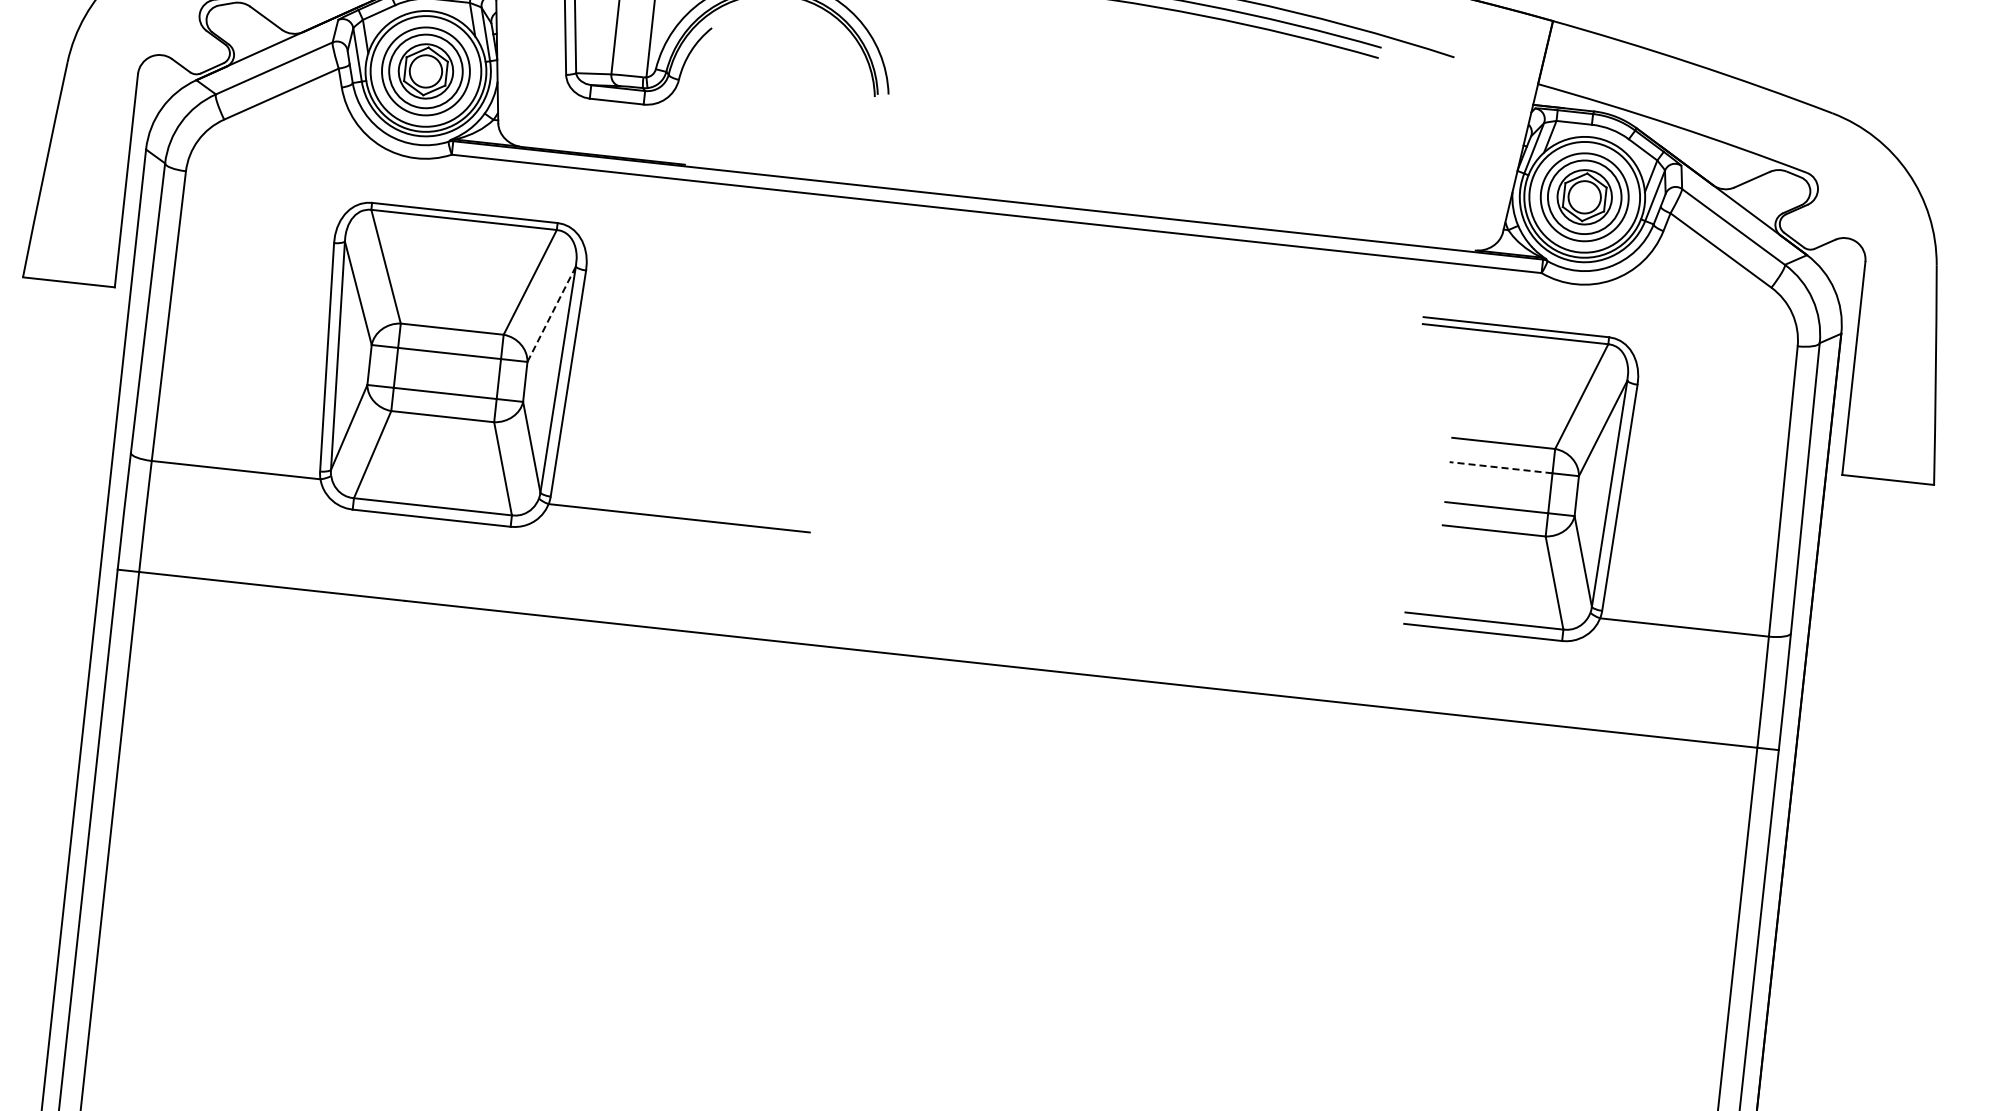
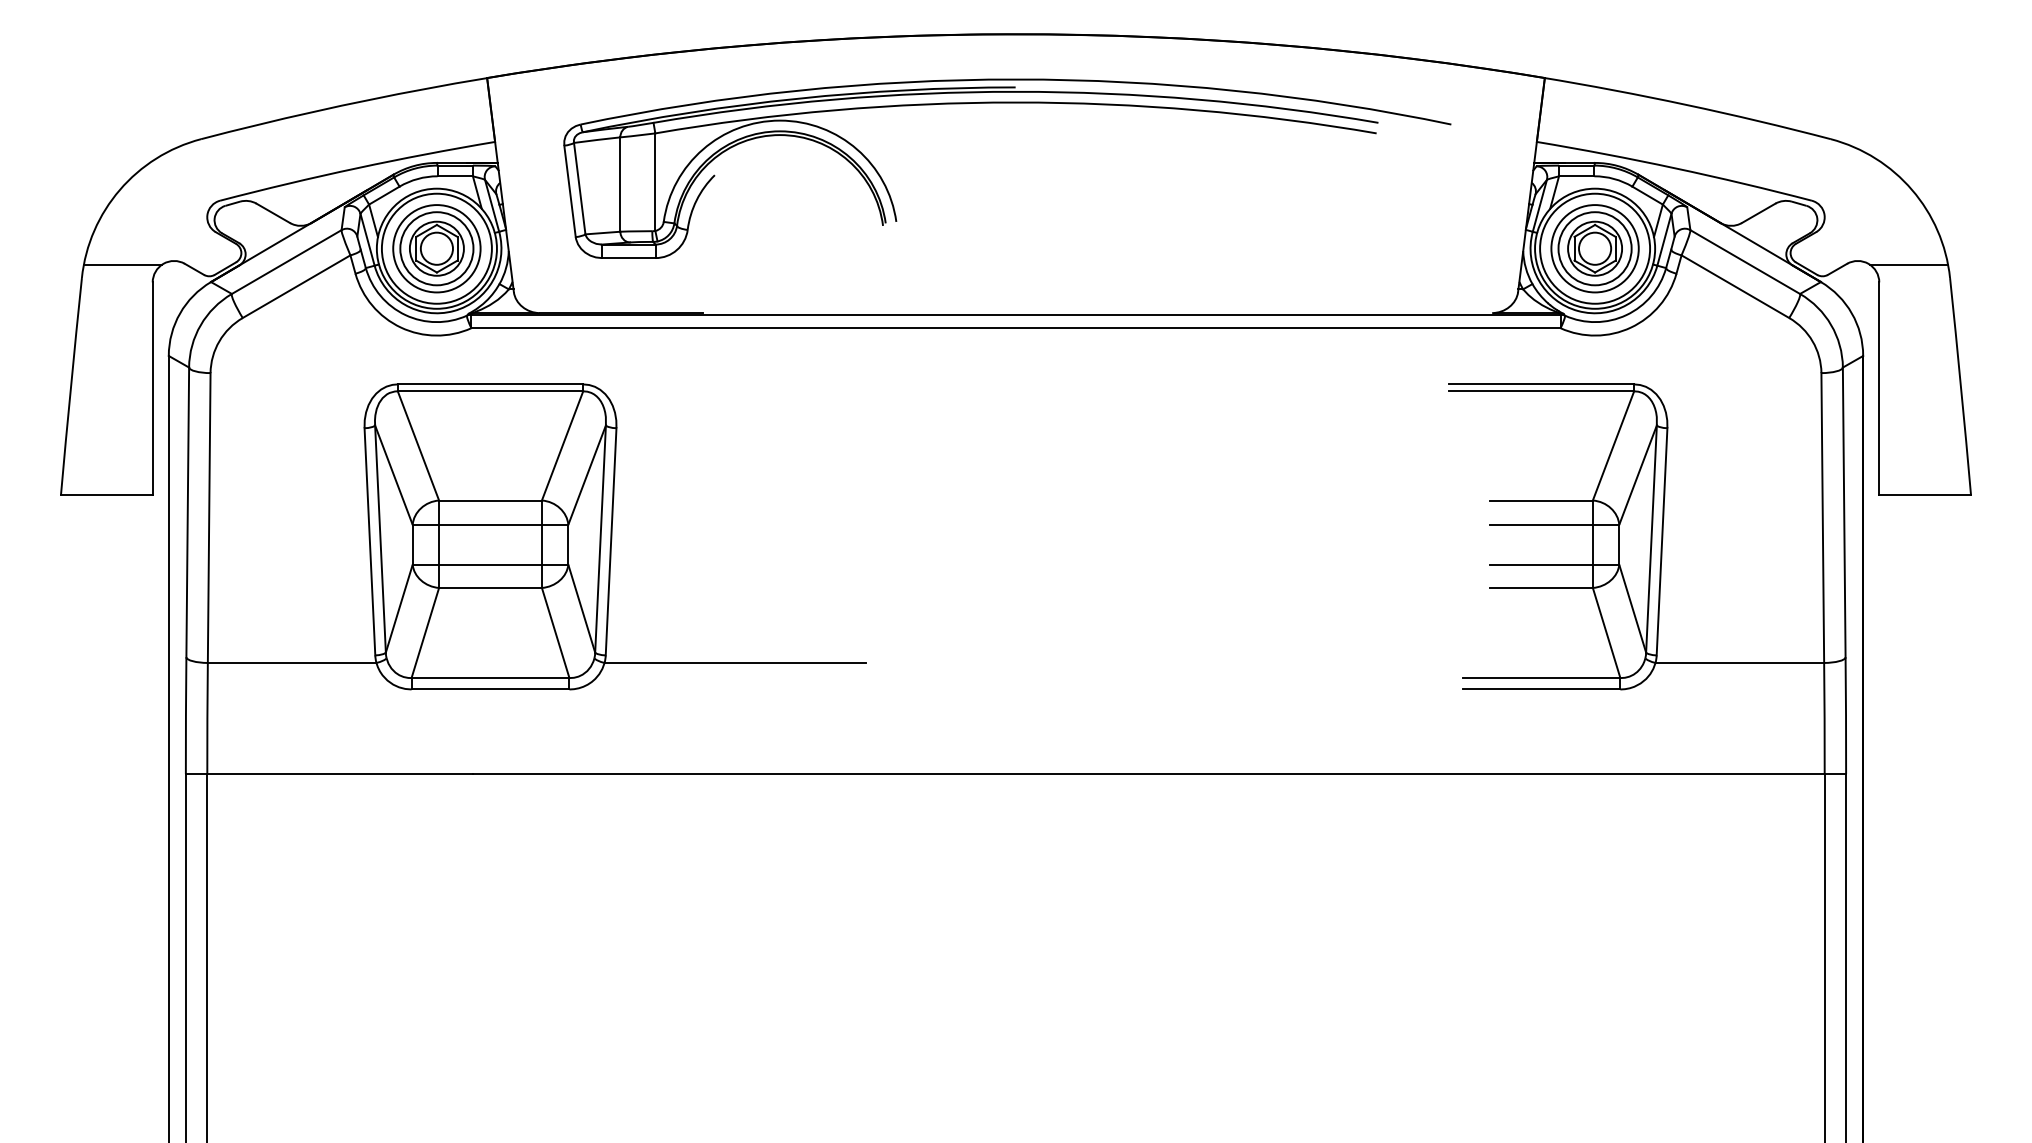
line: (109, 53) -> (122, 264), added
line: (1897, 247) -> (1909, 264), added
line: (552, 313) -> (587, 474), dashed -> solid
line: (1500, 467) -> (1540, 524), dashed -> solid

